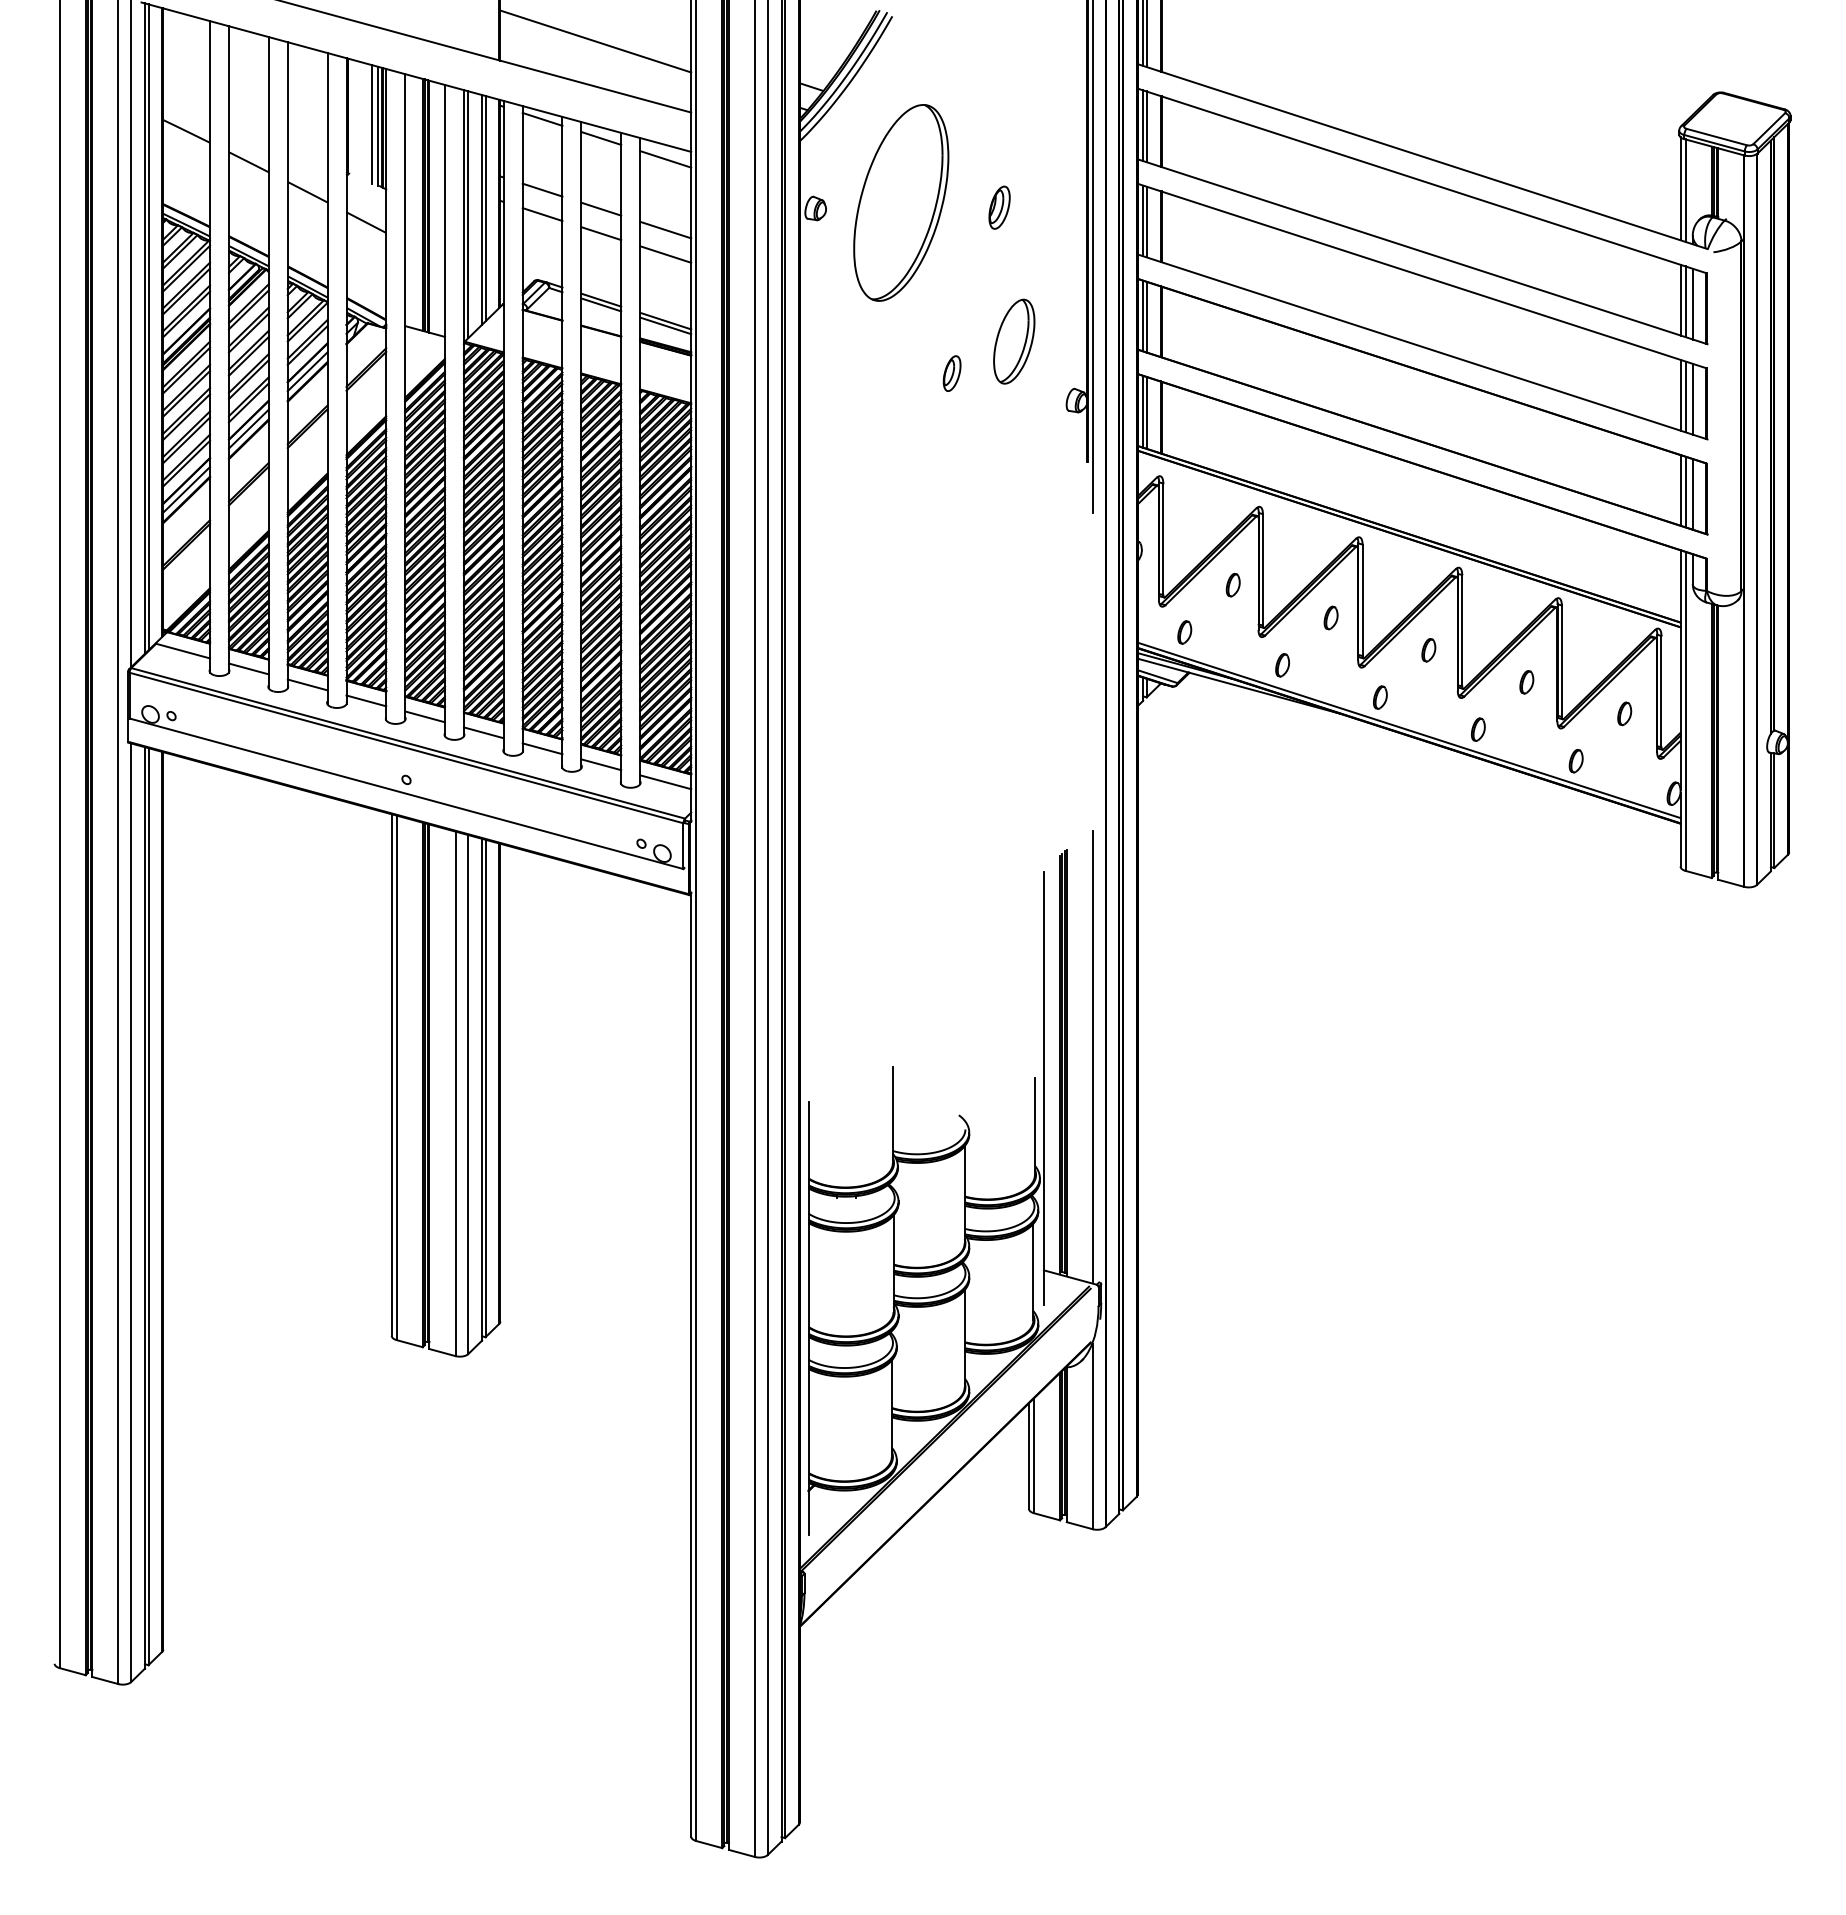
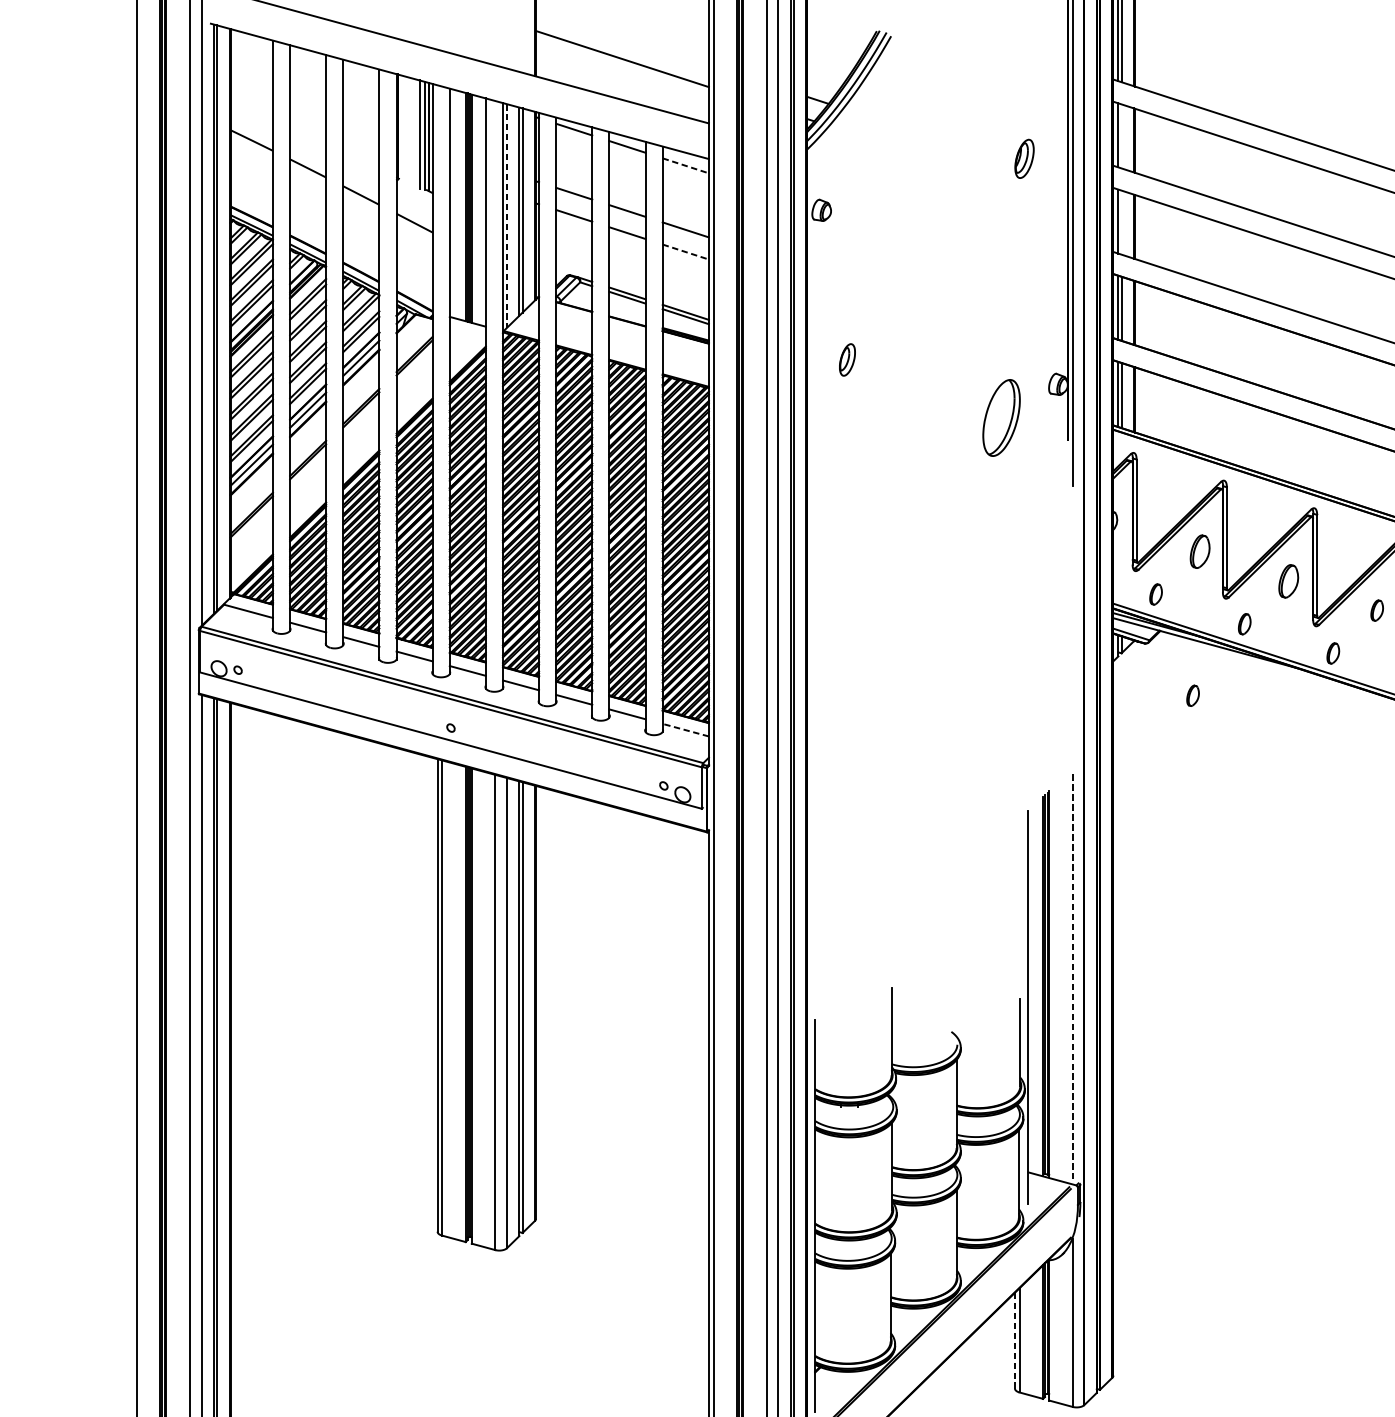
line: (1146, 126) -> (1121, 136), removed
line: (665, 159) -> (685, 165), solid -> dashed
part: (901, 202) -> (899, 204), removed
part: (999, 207) -> (1024, 158), moved
line: (468, 215) -> (507, 216), solid -> dashed
line: (1146, 221) -> (1121, 222), removed
line: (665, 254) -> (685, 252), solid -> dashed
part: (1014, 341) -> (1001, 417), moved
part: (951, 373) -> (846, 359), moved
part: (1232, 584) -> (1199, 551), size x1.6
part: (1330, 617) -> (1288, 580), size x1.6
part: (1225, 744) -> (1192, 695), added
line: (665, 782) -> (685, 730), solid -> dashed
line: (1092, 1057) -> (1072, 979), solid -> dashed
line: (1029, 1456) -> (1015, 1341), solid -> dashed

